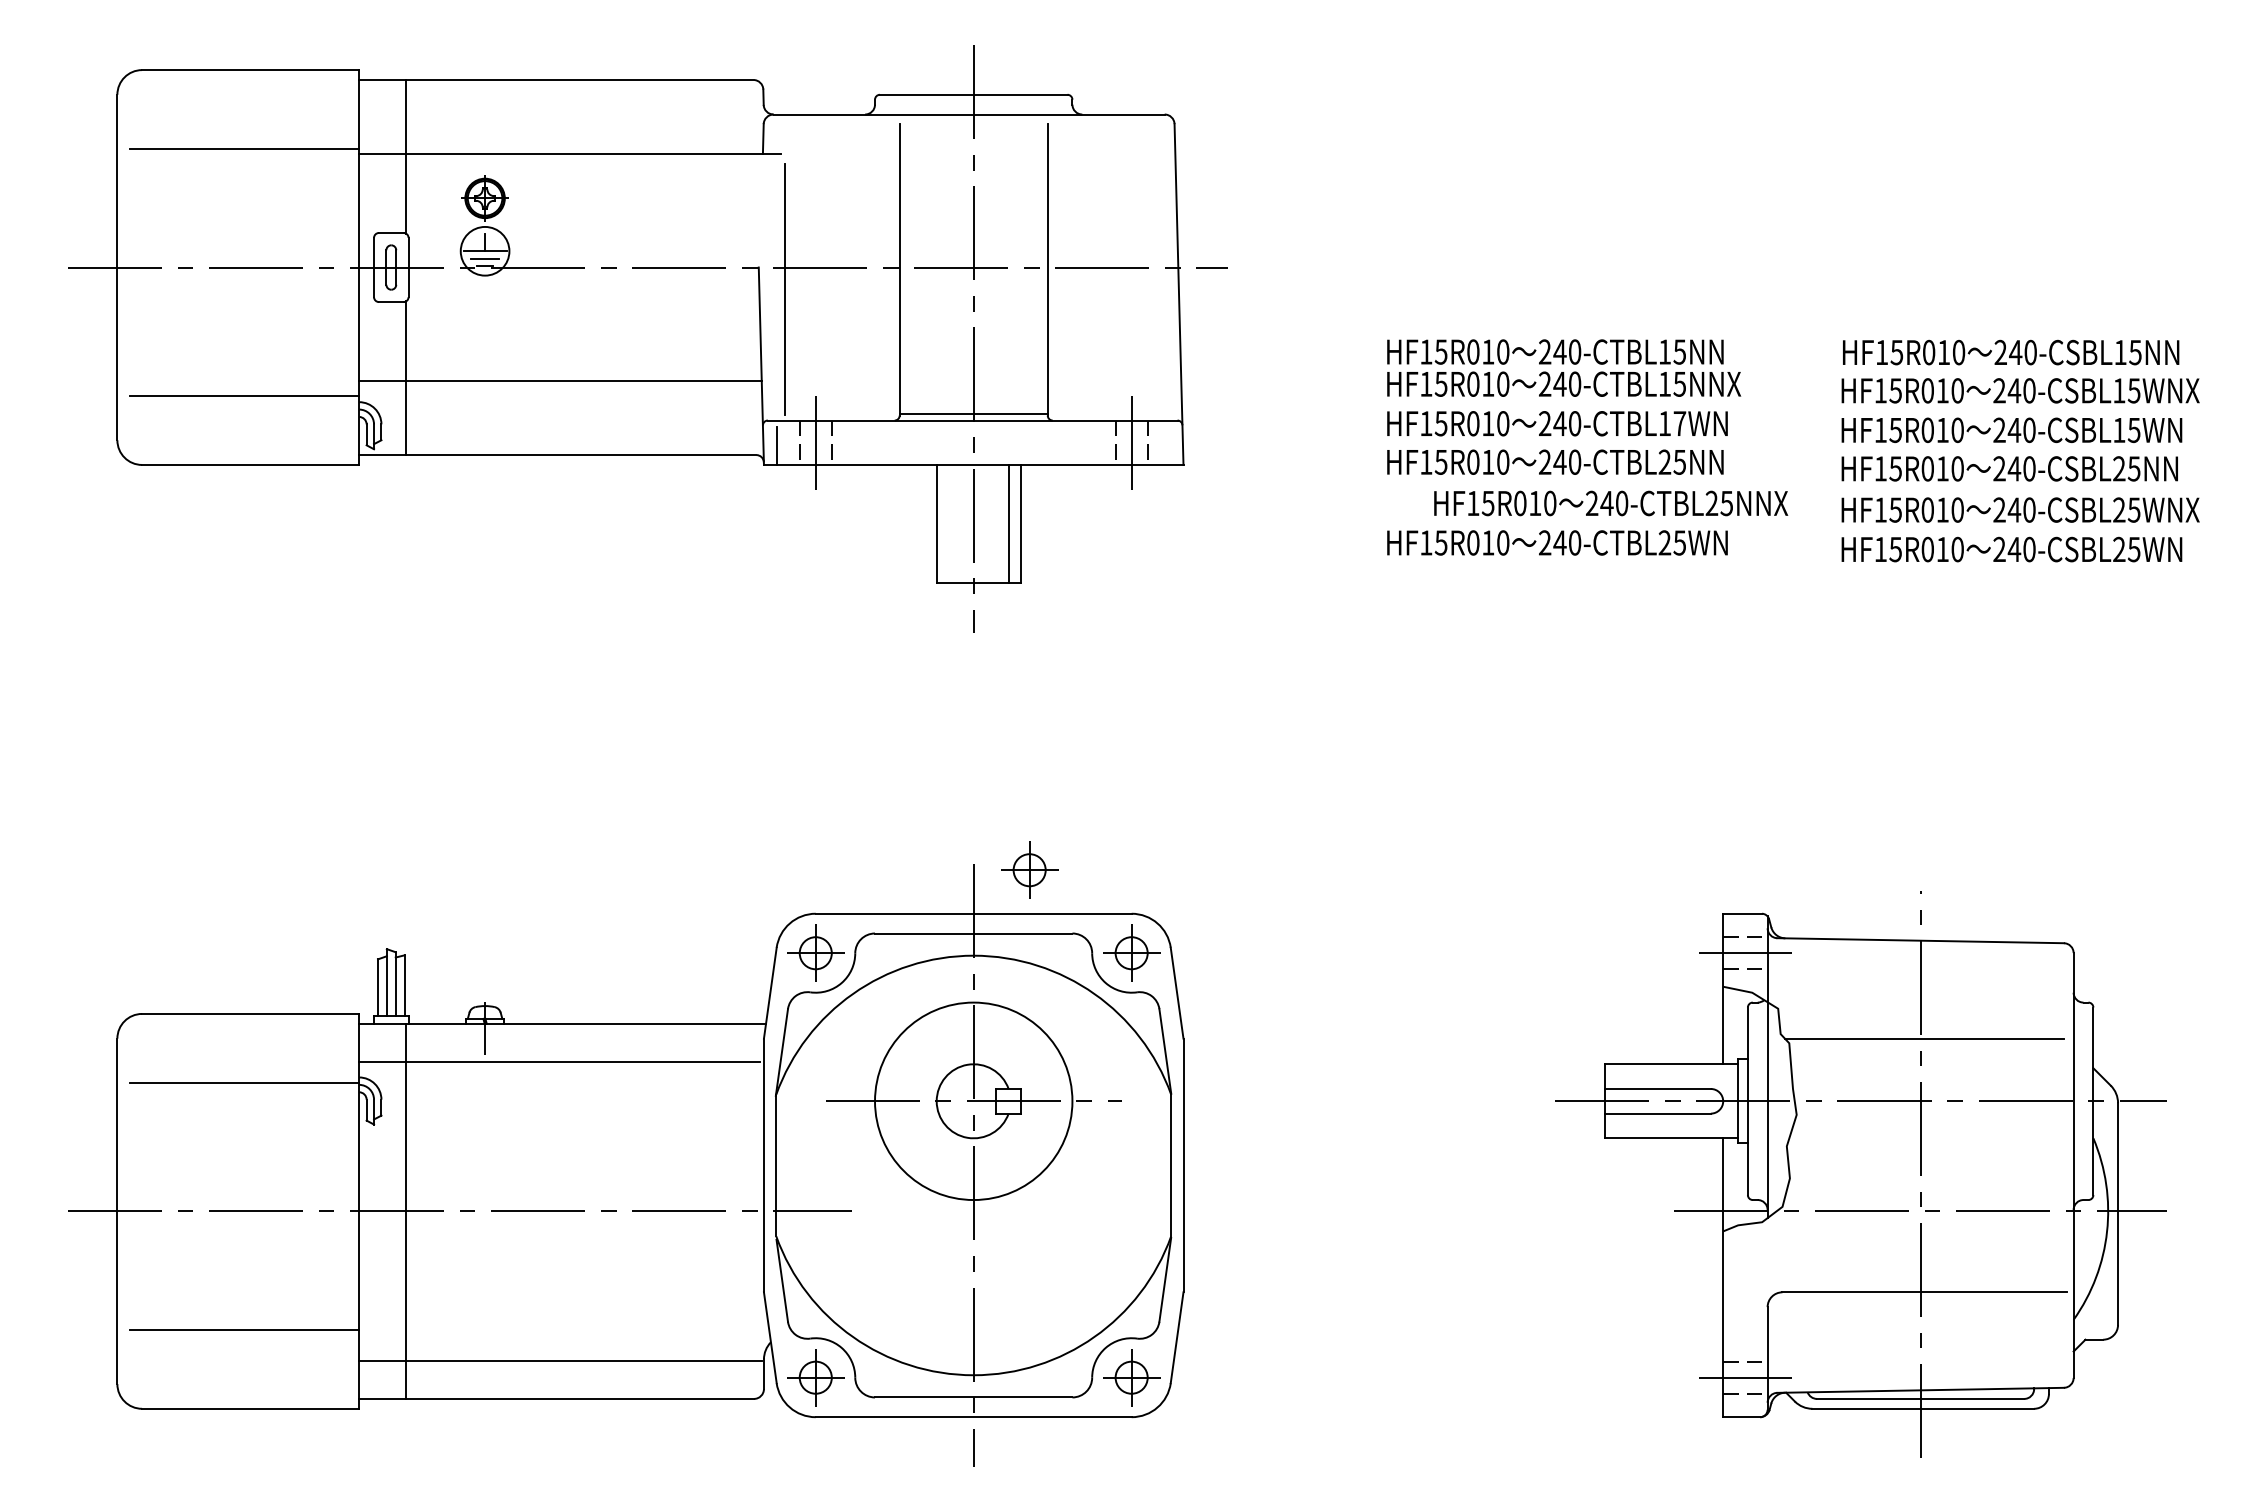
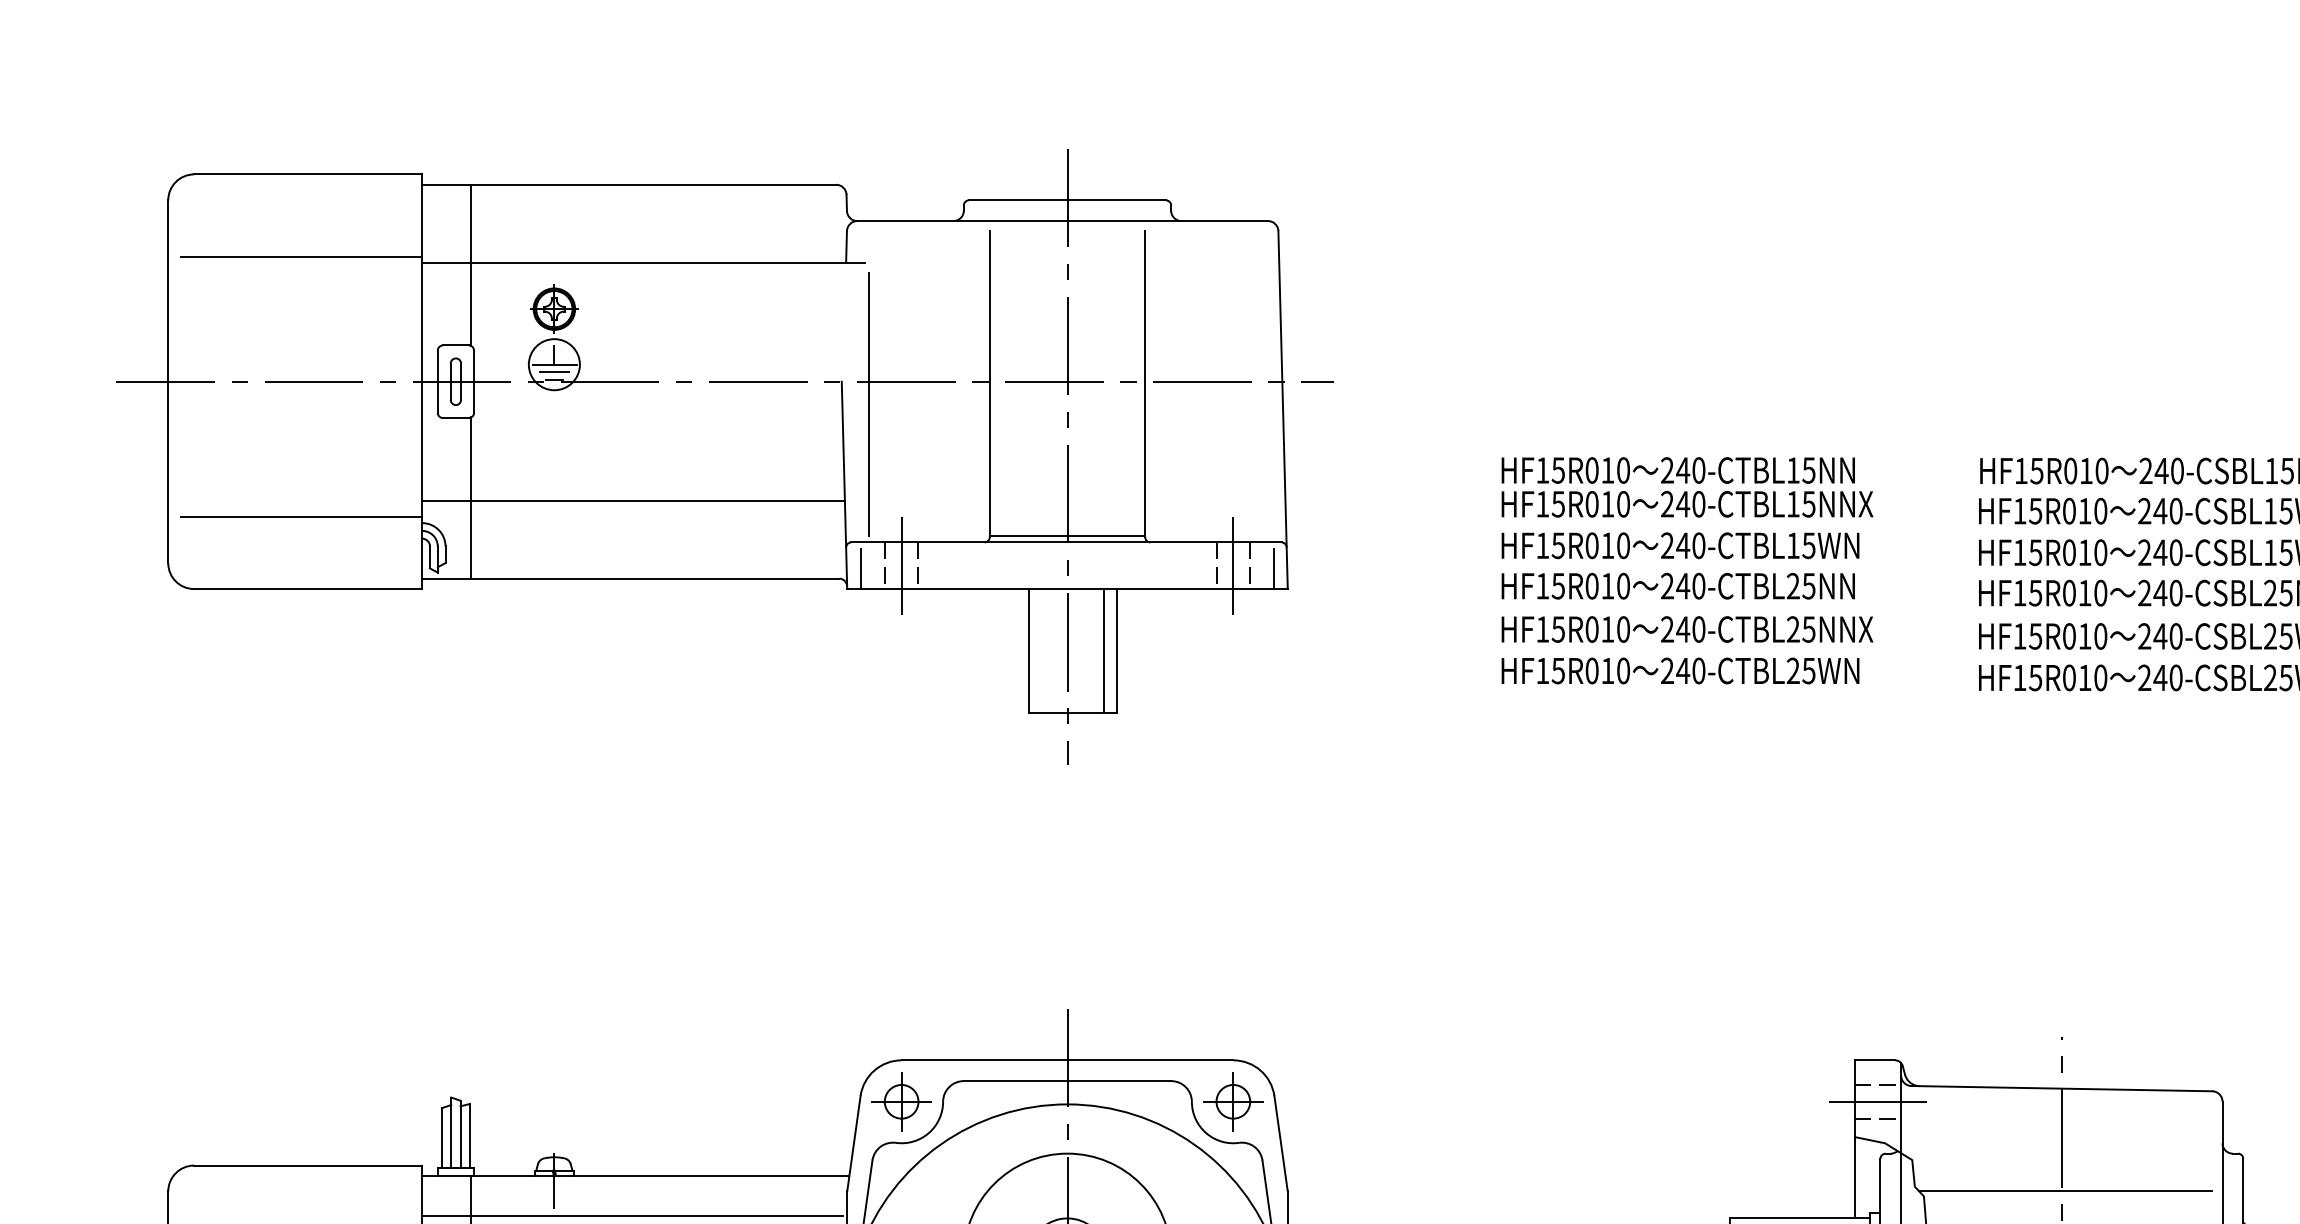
text: (1679, 423) -> (1808, 545), 240-CTBL17WN -> 240-CTBL15WN
line: (1170, 445) -> (1274, 568), added
text: (1611, 503) -> (1687, 629), moved
part: (1029, 869) -> (1126, 1013), removed

